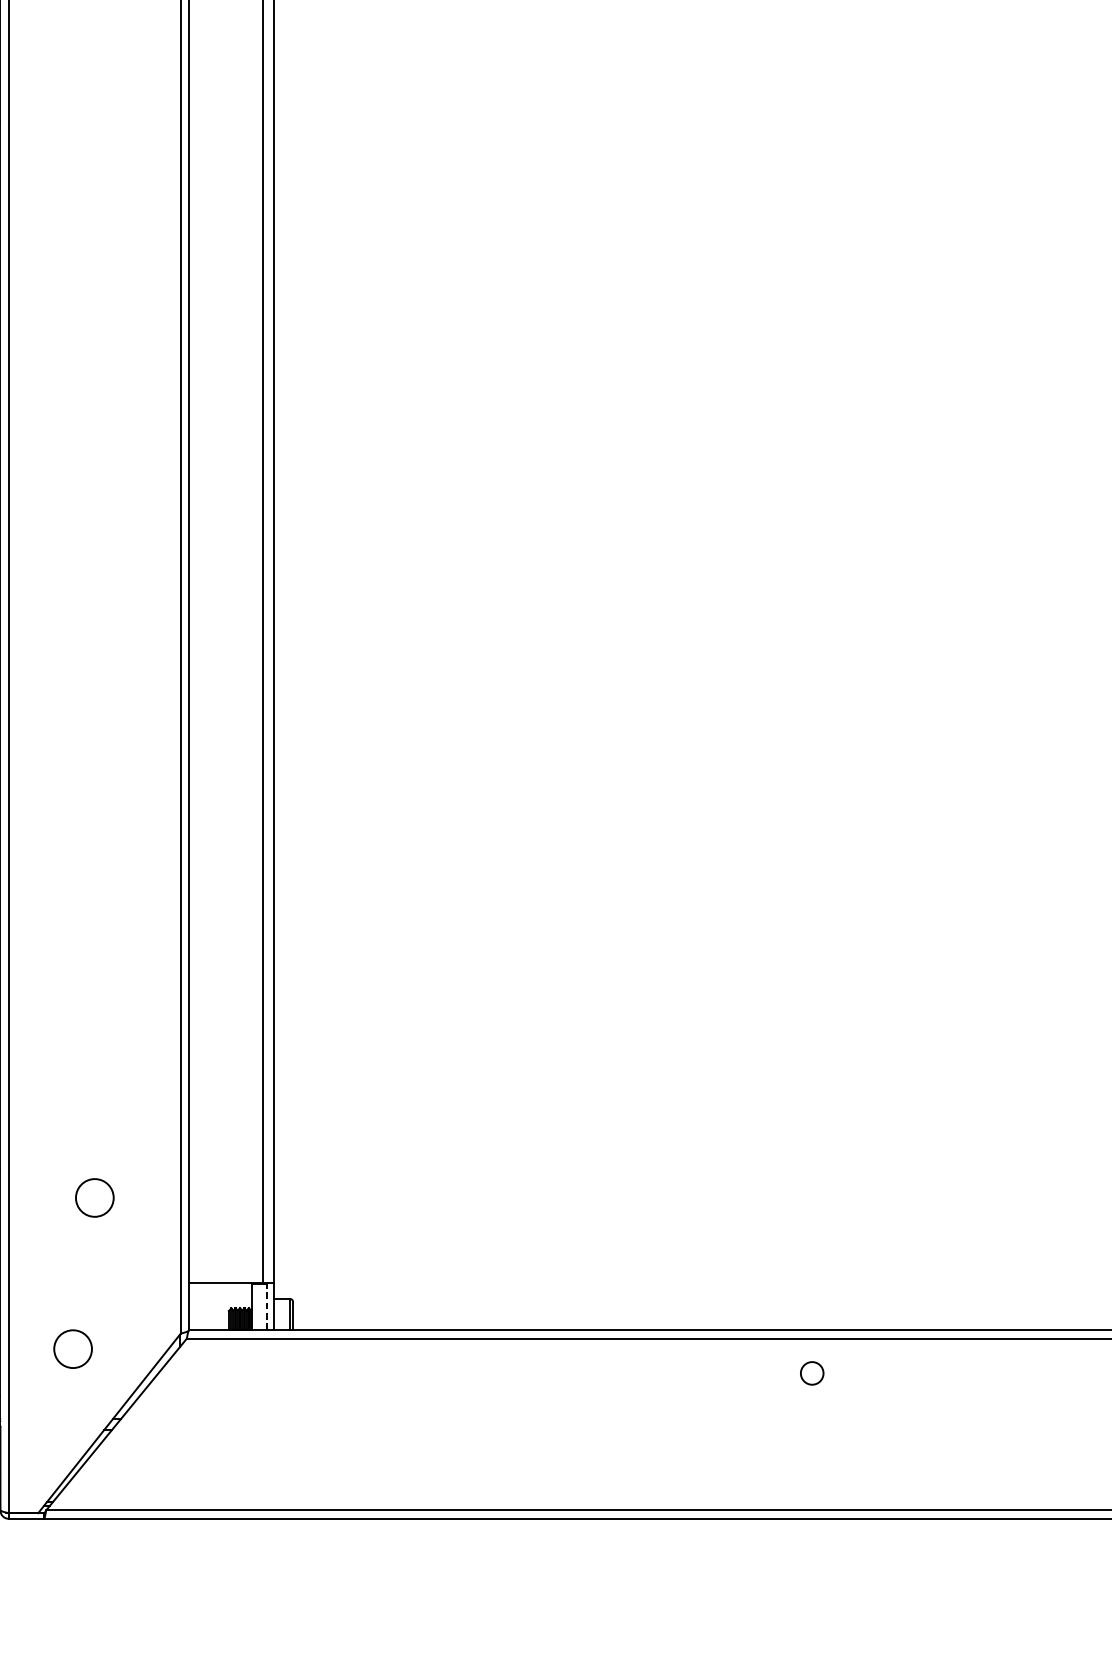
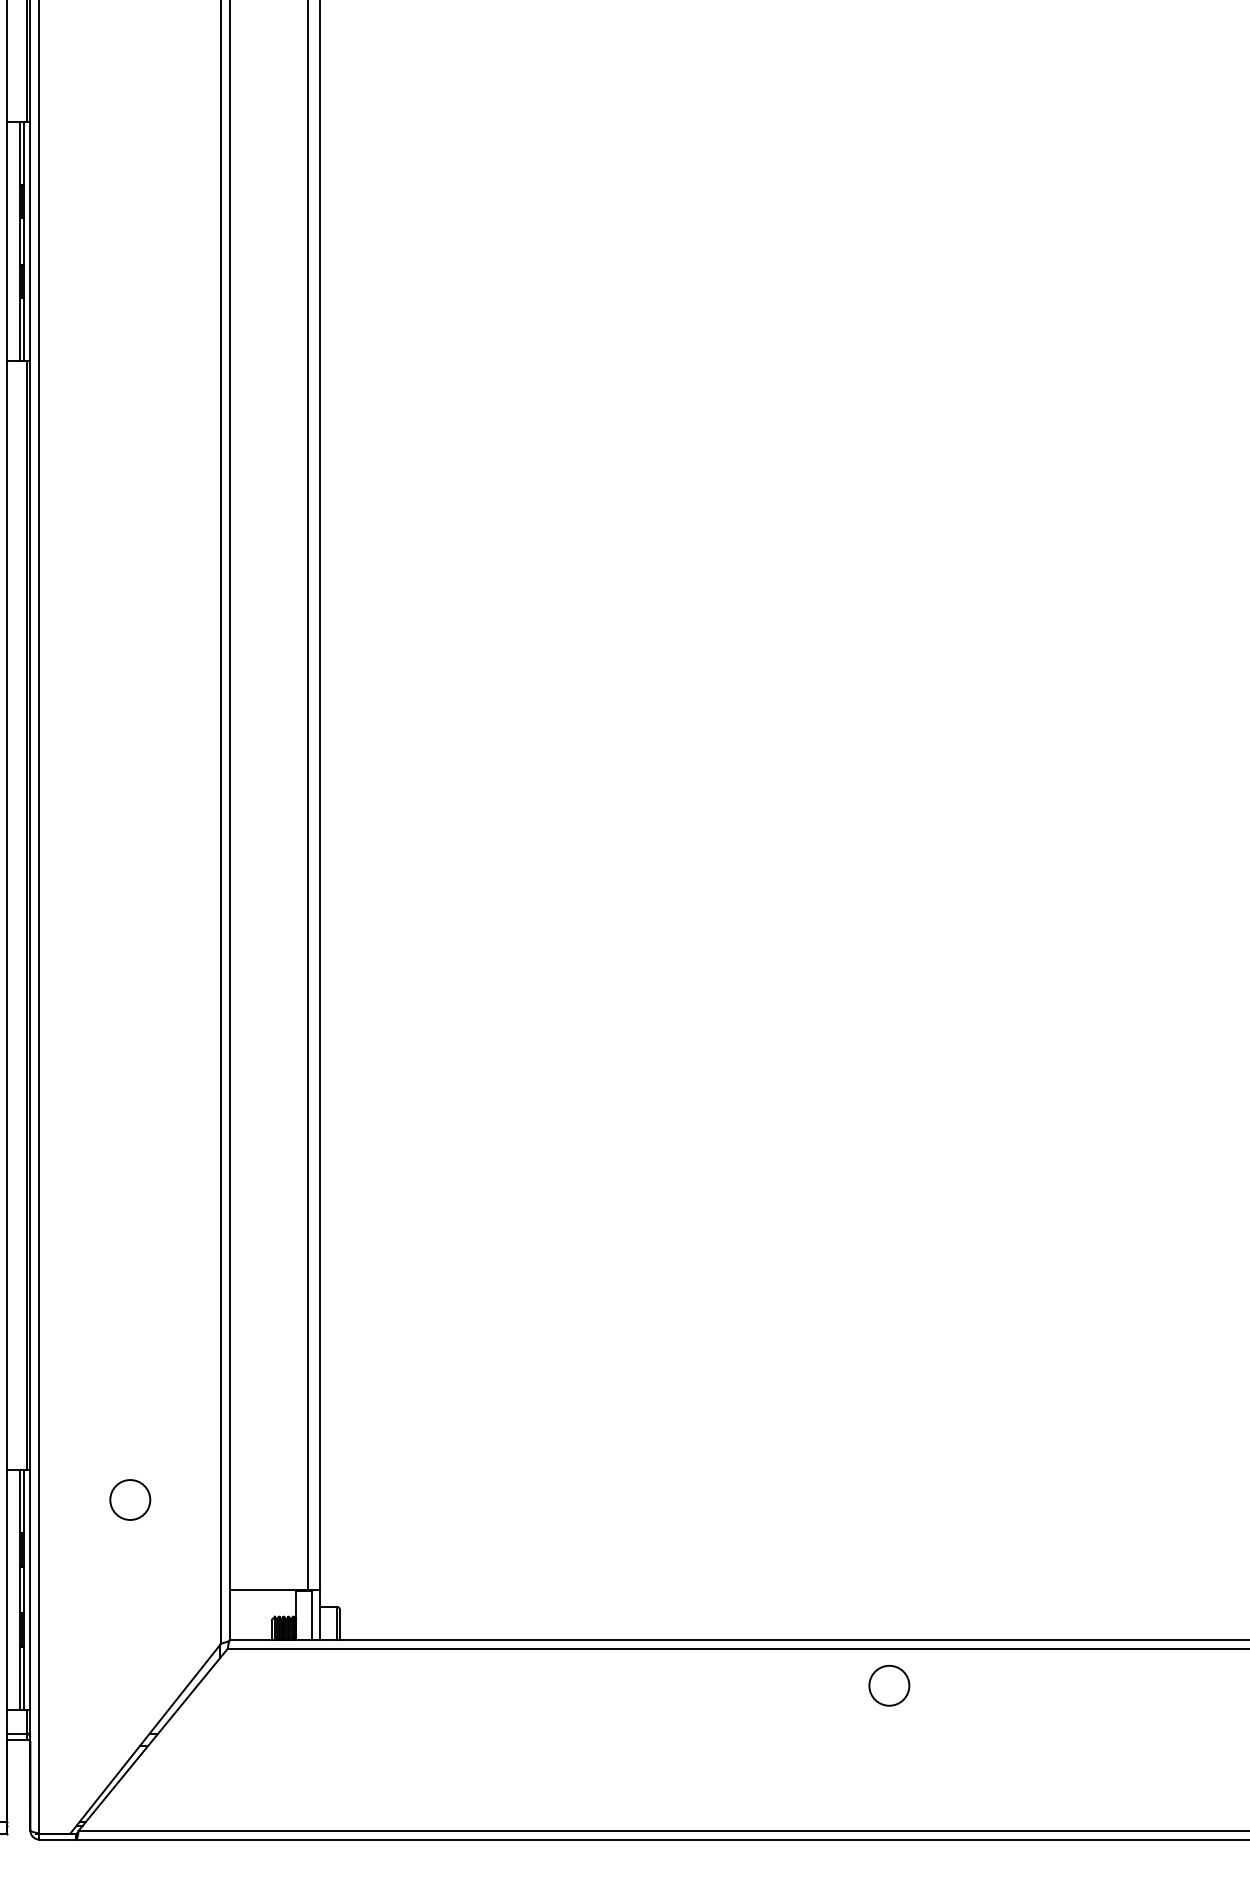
line: (267, 1306) -> (312, 1614), dashed -> solid
circle: (73, 1348) -> (107, 1659), removed
circle: (812, 1373) -> (889, 1685), size x1.67

